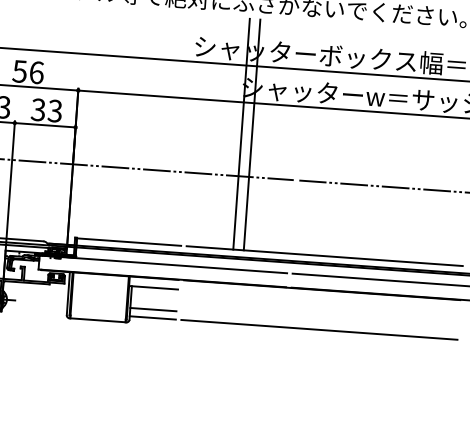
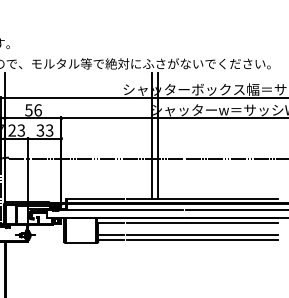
line: (321, 300) -> (202, 223), added
line: (320, 322) -> (202, 235), added

